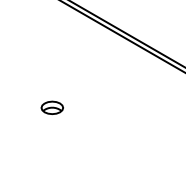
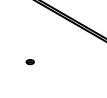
part: (53, 106) -> (30, 61), size x0.6

